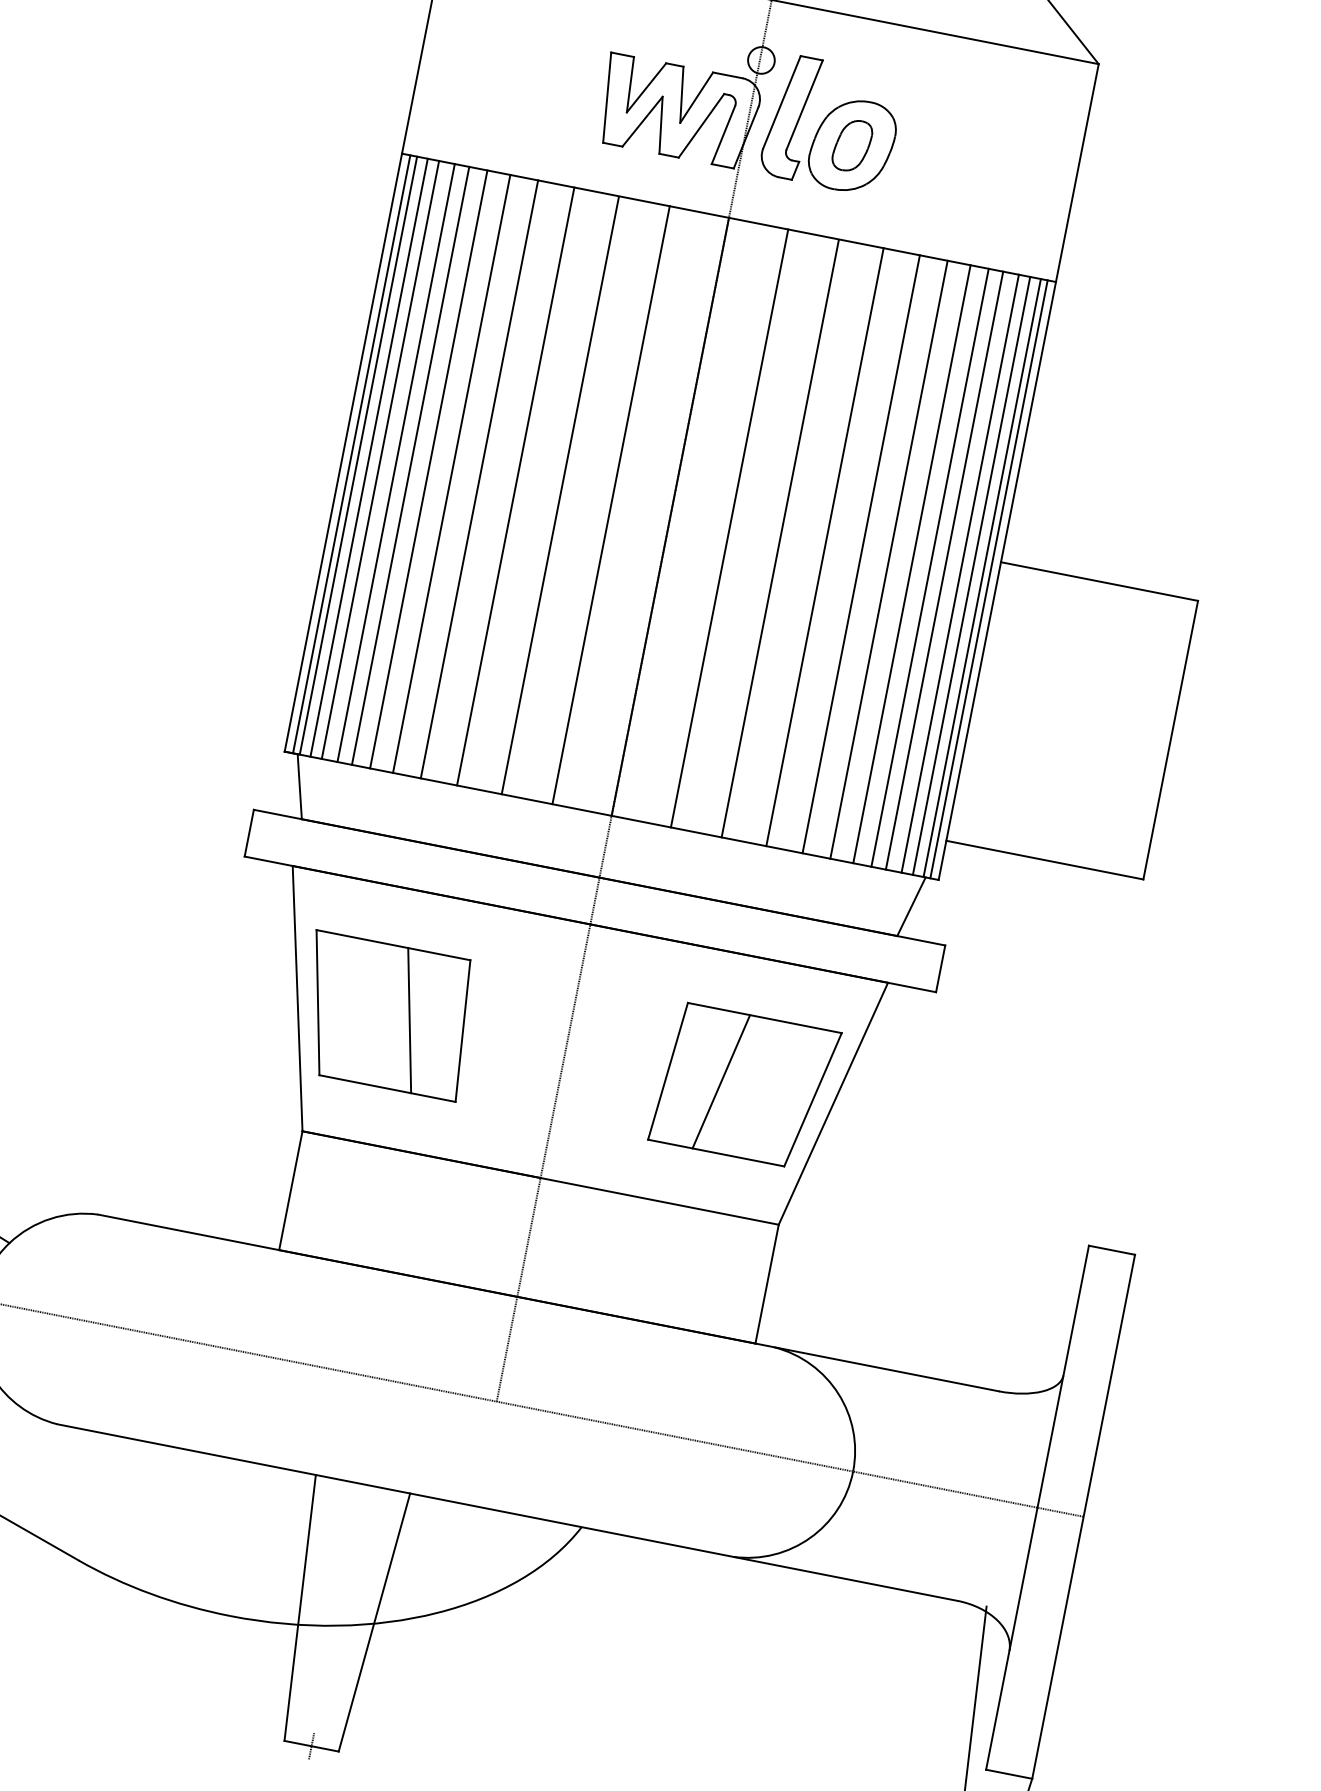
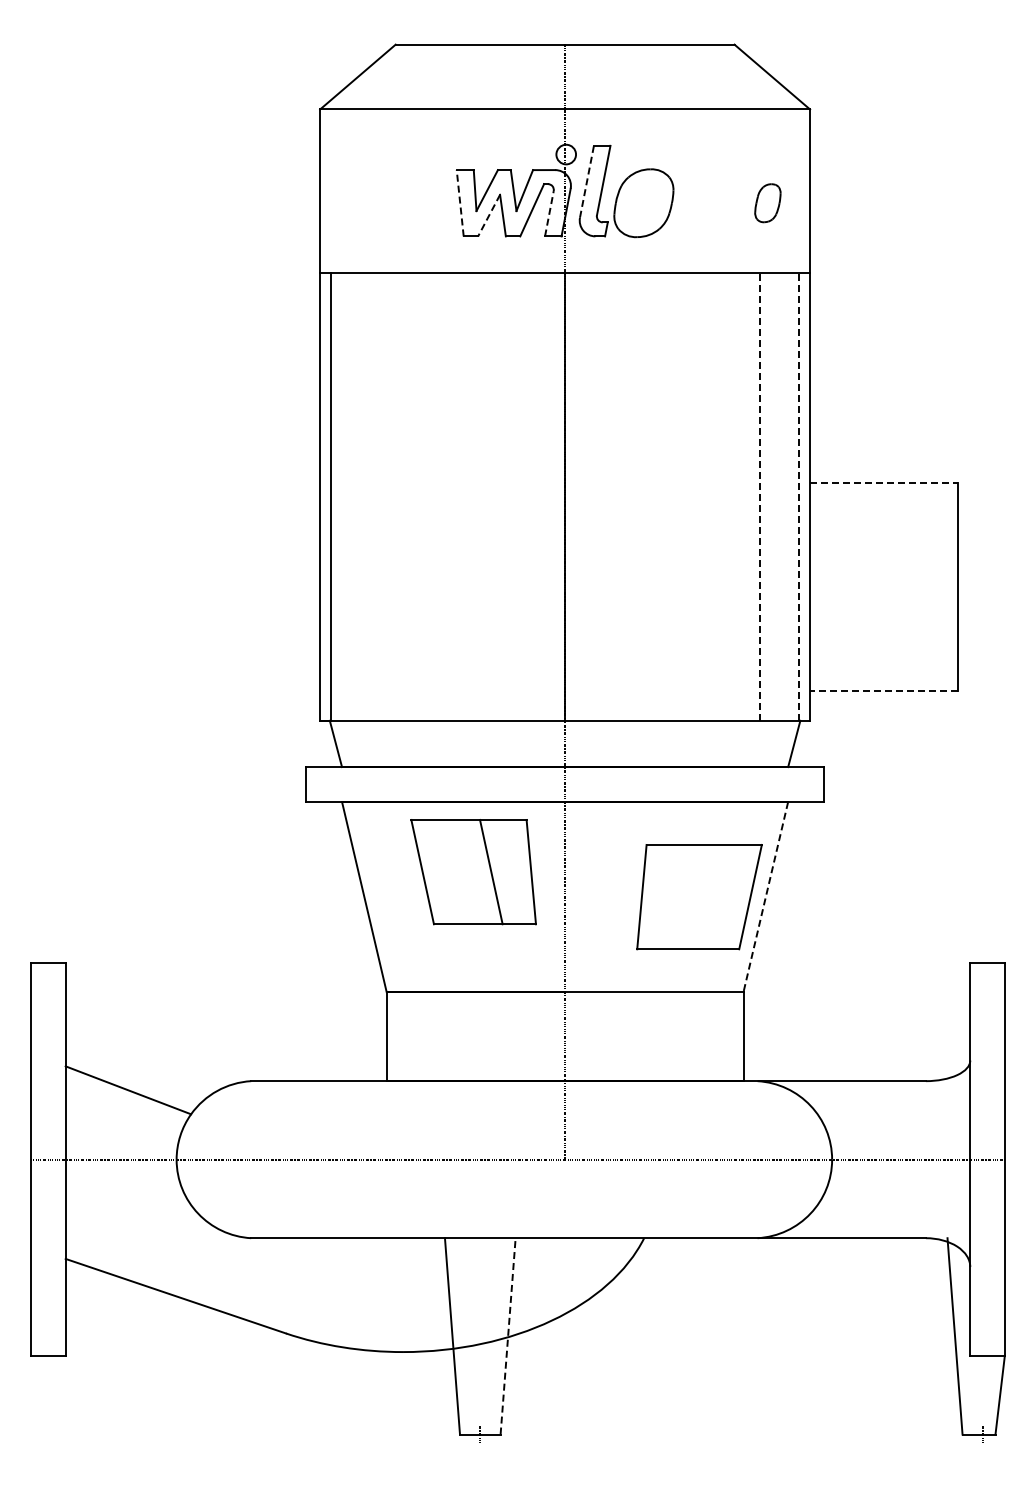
line: (607, 96) -> (460, 202), solid -> dashed
line: (781, 101) -> (586, 181), solid -> dashed
line: (643, 121) -> (489, 215), solid -> dashed
line: (723, 134) -> (549, 213), solid -> dashed
part: (851, 145) -> (767, 203), moved
line: (351, 454) -> (326, 496), removed
line: (369, 457) -> (339, 496), removed
line: (379, 459) -> (347, 496), removed
line: (395, 462) -> (359, 496), removed
line: (410, 465) -> (370, 496), removed
line: (429, 469) -> (384, 496), removed
line: (452, 473) -> (401, 496), removed
line: (480, 479) -> (422, 496), removed
line: (516, 486) -> (449, 496), removed
line: (560, 494) -> (482, 496), removed
line: (610, 504) -> (520, 496), removed
line: (729, 528) -> (609, 496), removed
line: (780, 538) -> (647, 496), removed
line: (824, 546) -> (680, 496), removed
line: (861, 554) -> (708, 496), removed
line: (888, 559) -> (728, 496), removed
line: (912, 564) -> (746, 496), removed
line: (929, 567) -> (759, 496), solid -> dashed
line: (944, 570) -> (770, 496), removed
line: (960, 573) -> (782, 496), removed
line: (971, 575) -> (790, 496), removed
line: (981, 577) -> (798, 496), solid -> dashed
line: (988, 578) -> (803, 496), removed
line: (1099, 581) -> (883, 482), solid -> dashed
line: (1044, 860) -> (883, 691), solid -> dashed
part: (385, 1016) -> (473, 872), moved
line: (721, 1080) -> (681, 896), removed
line: (832, 1104) -> (765, 897), solid -> dashed
line: (375, 1621) -> (508, 1335), solid -> dashed

